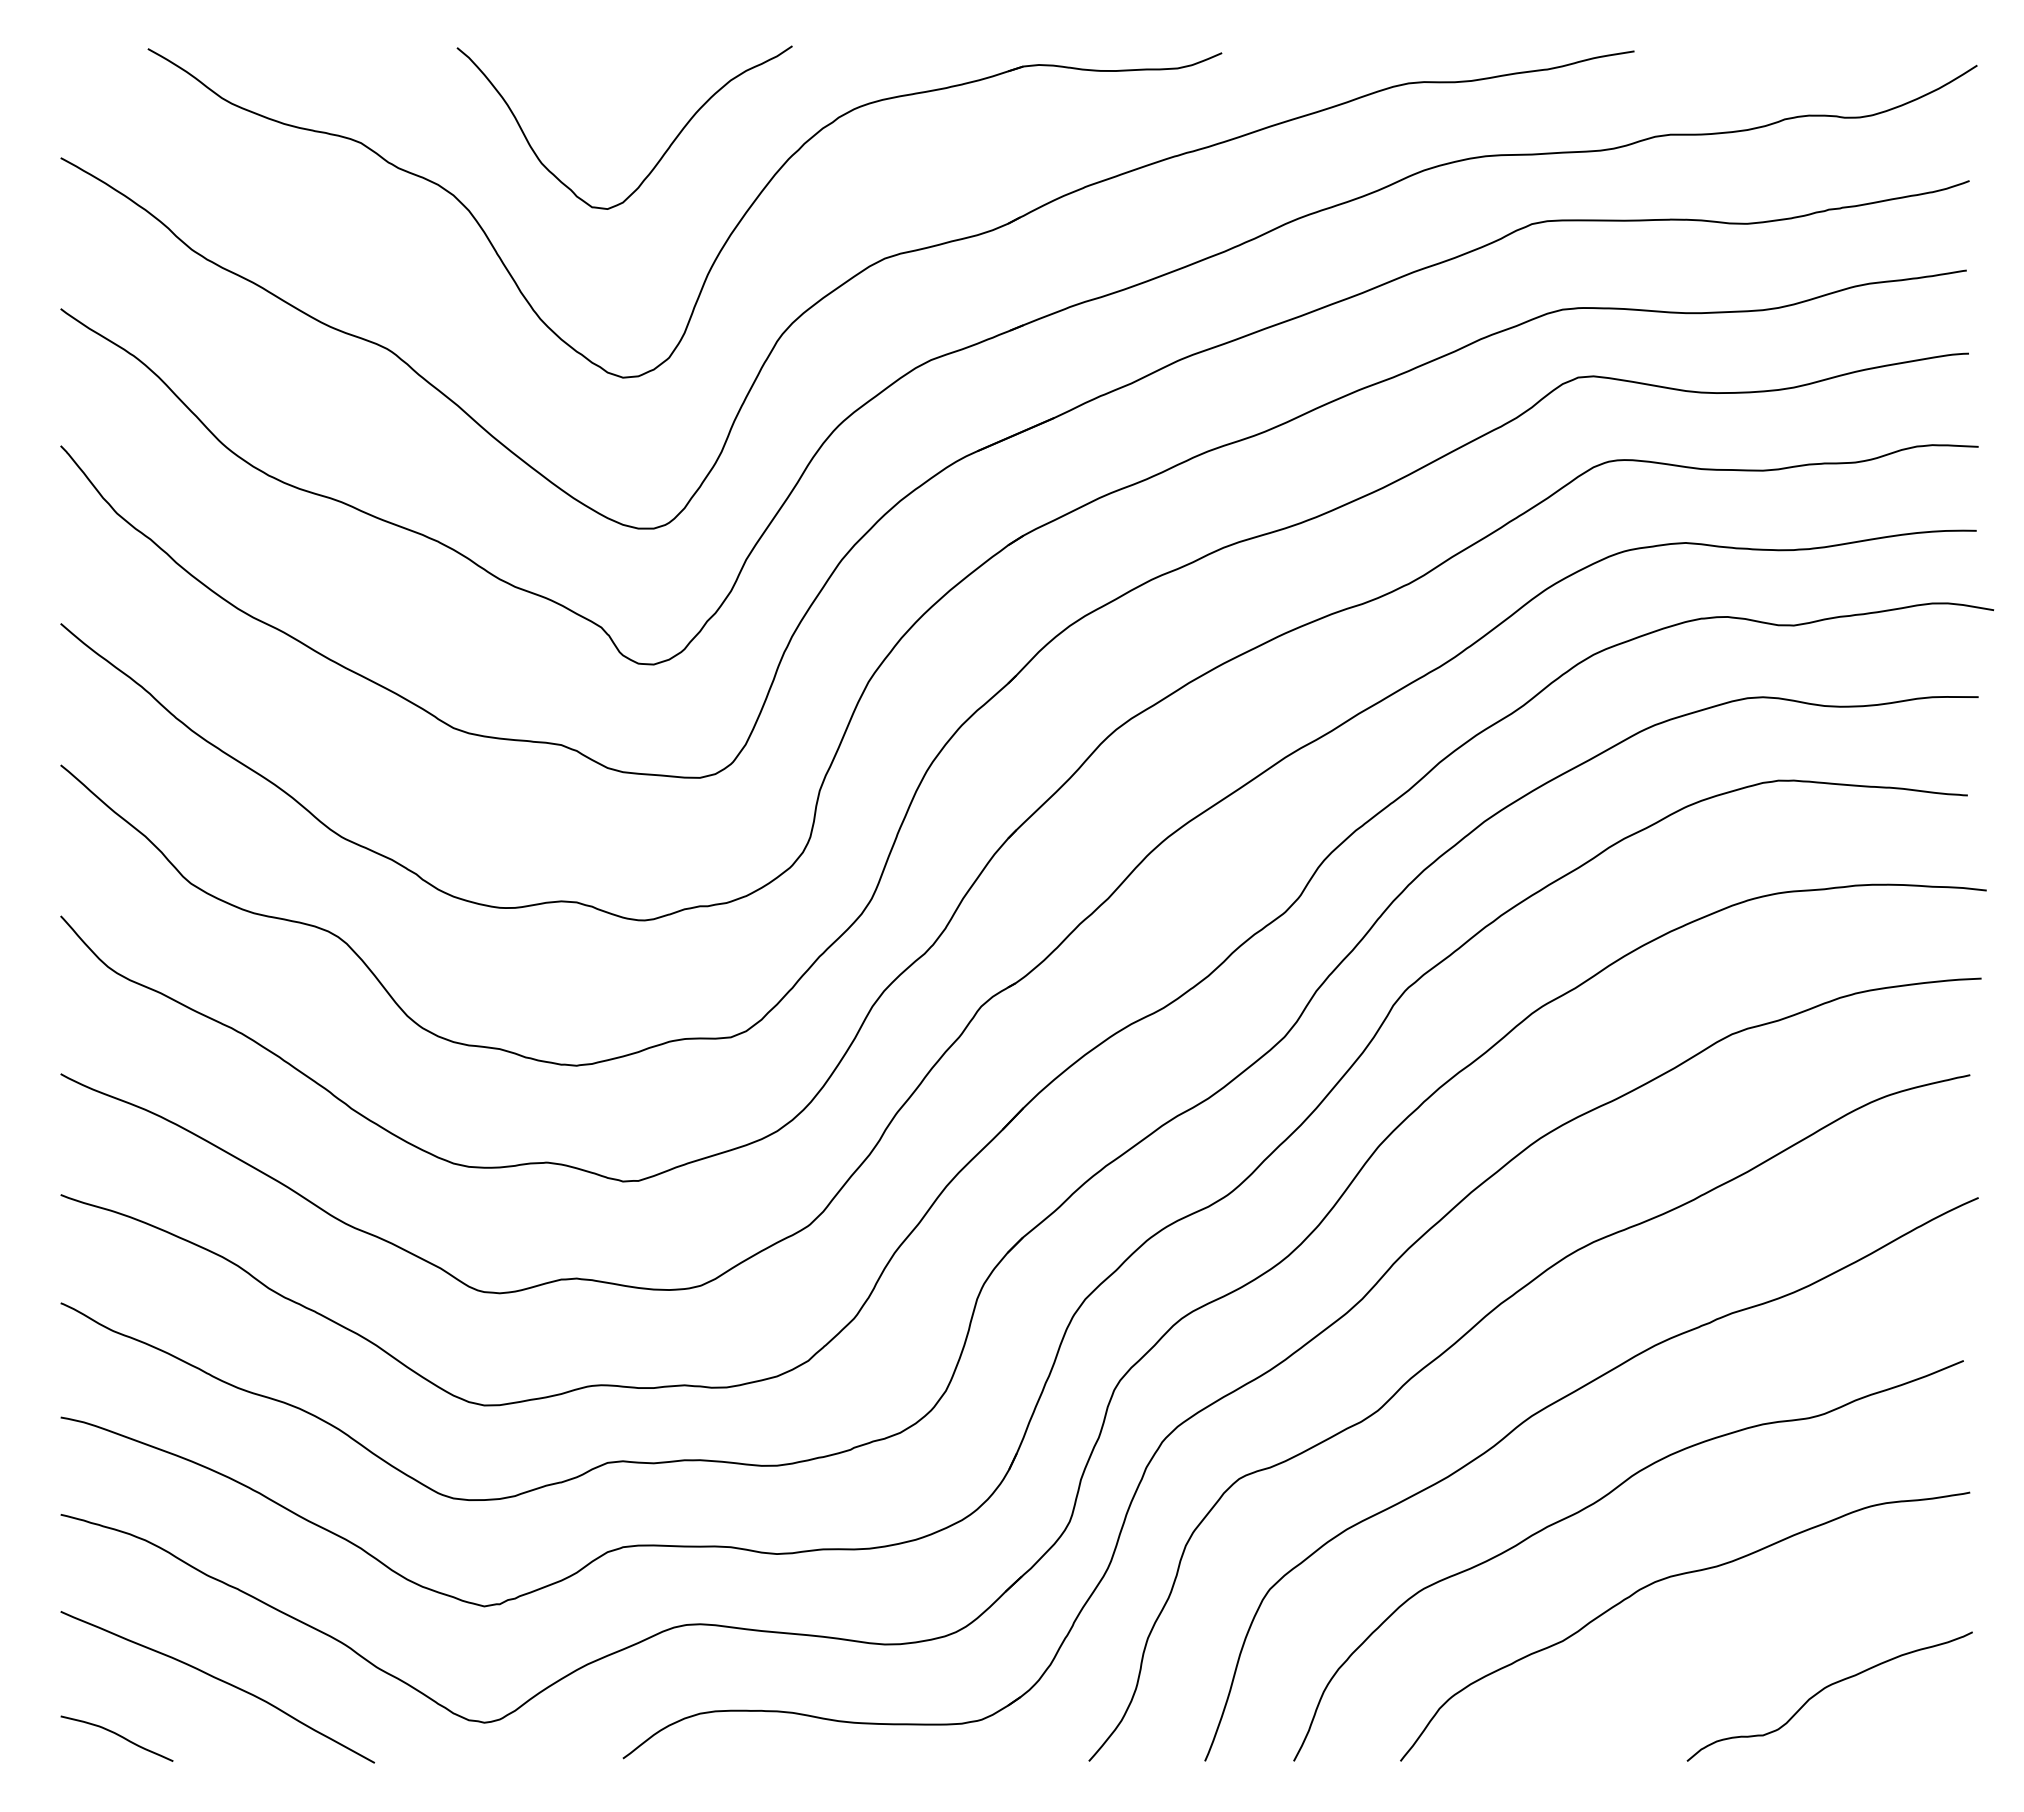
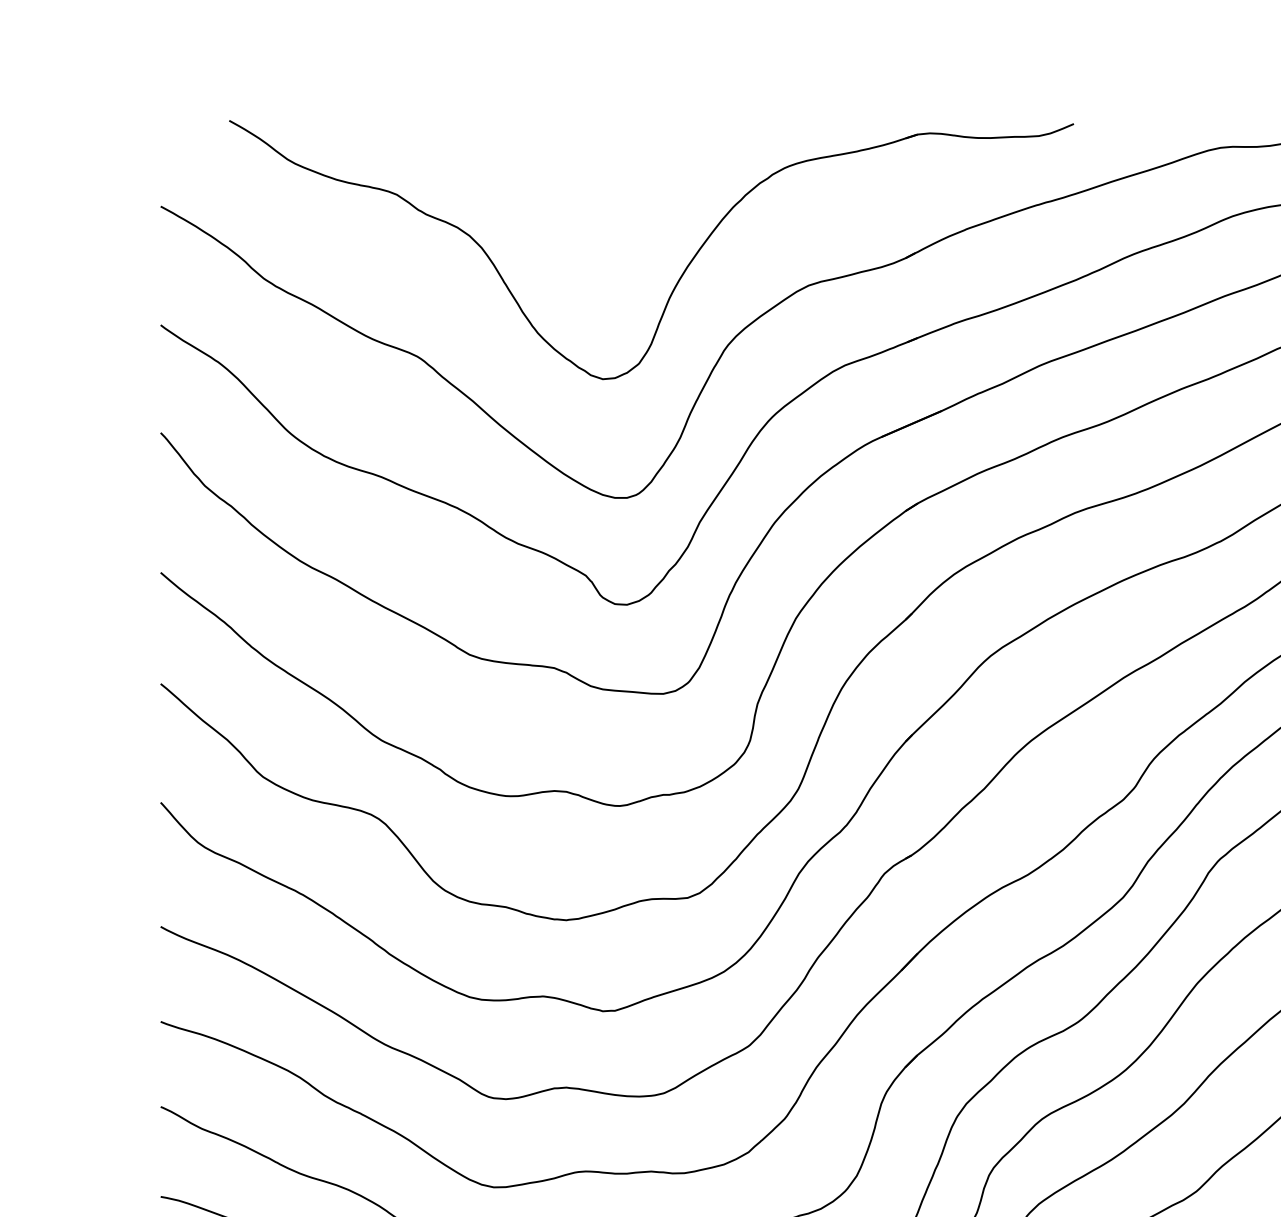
curve: (660, 157) -> (632, 206), removed

